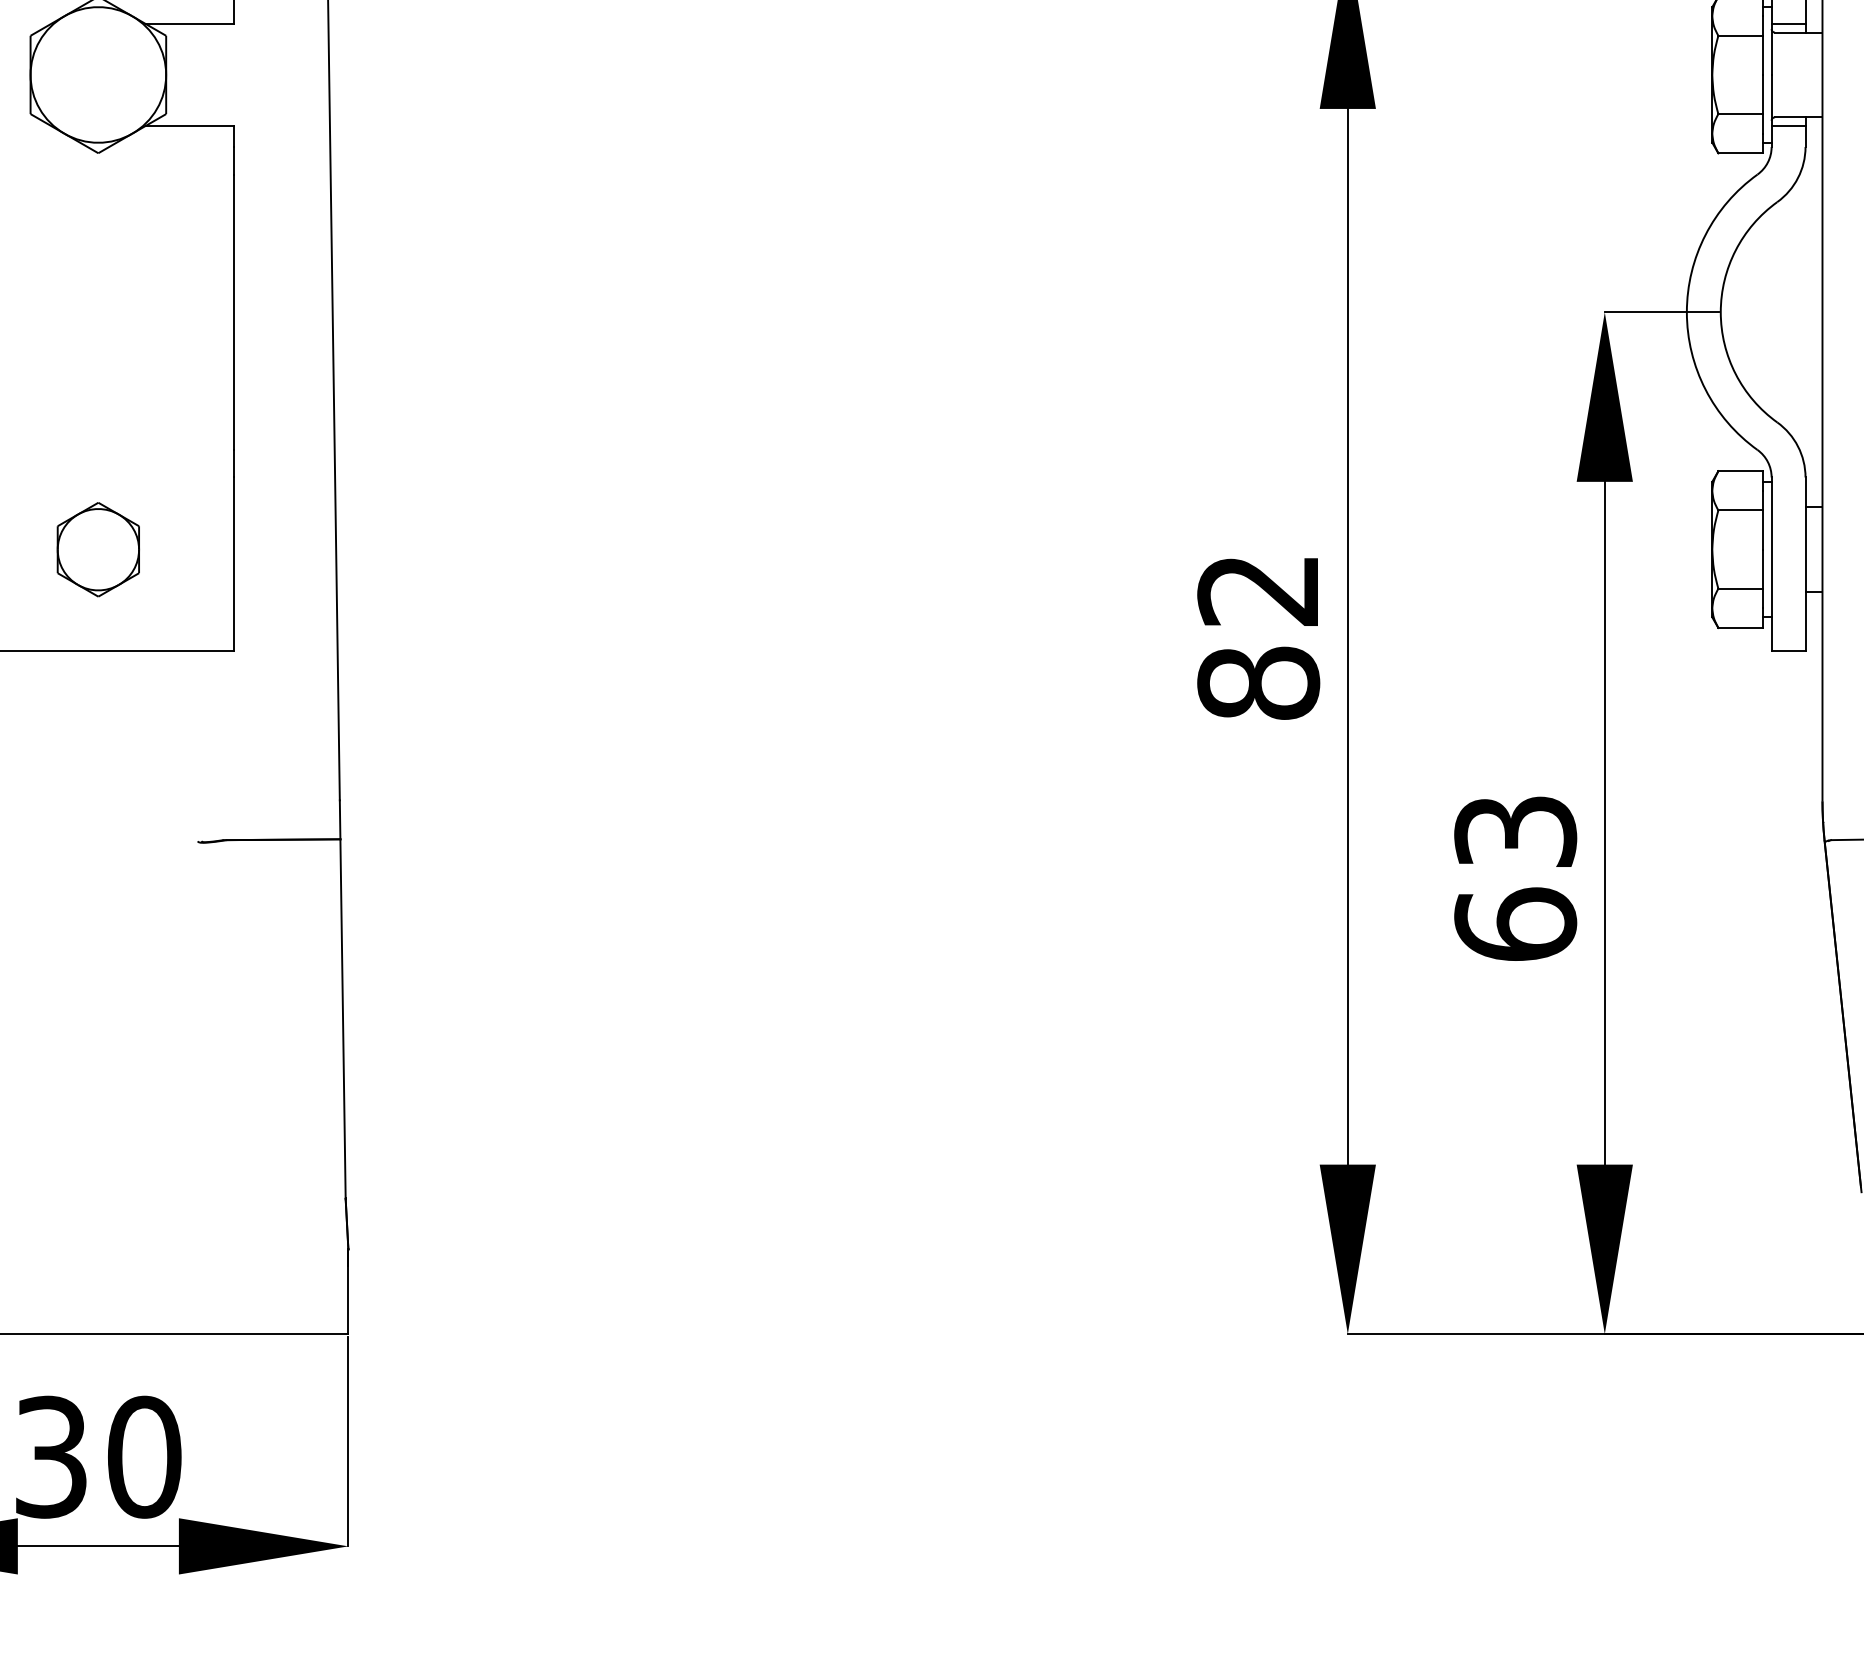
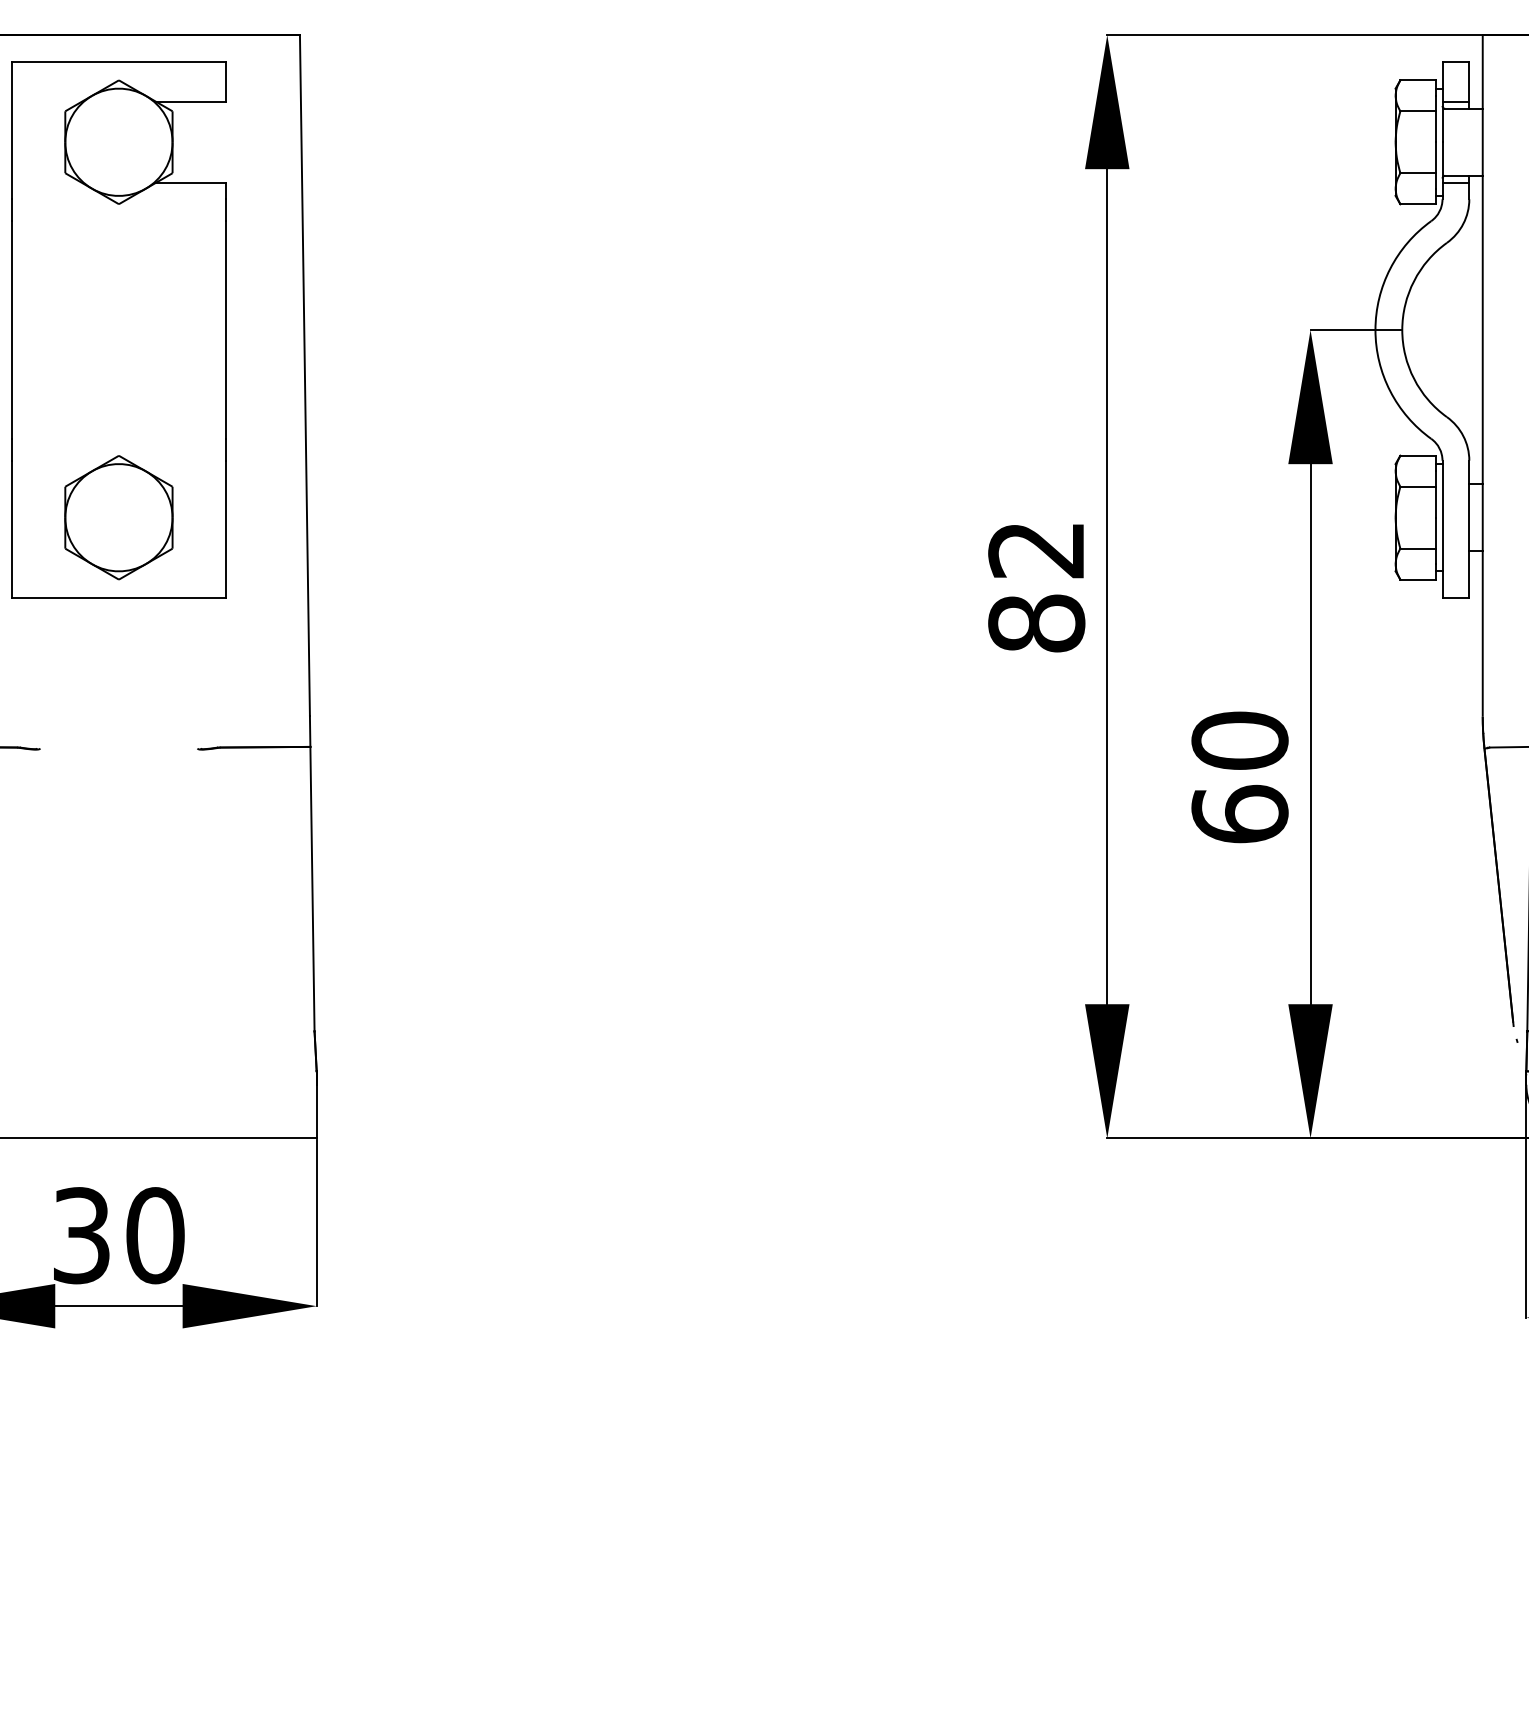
part: (97, 549) -> (118, 517), size x1.67
text: (1514, 831) -> (1239, 740), 63 -> 60

